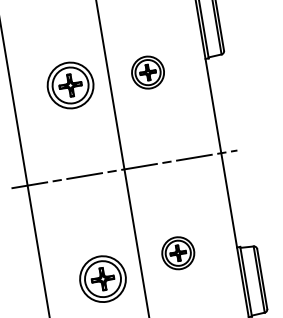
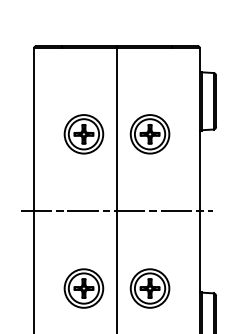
part: (147, 72) -> (149, 134), size x1.43
part: (177, 253) -> (149, 288), size x1.43
part: (102, 279) -> (83, 288), moved

